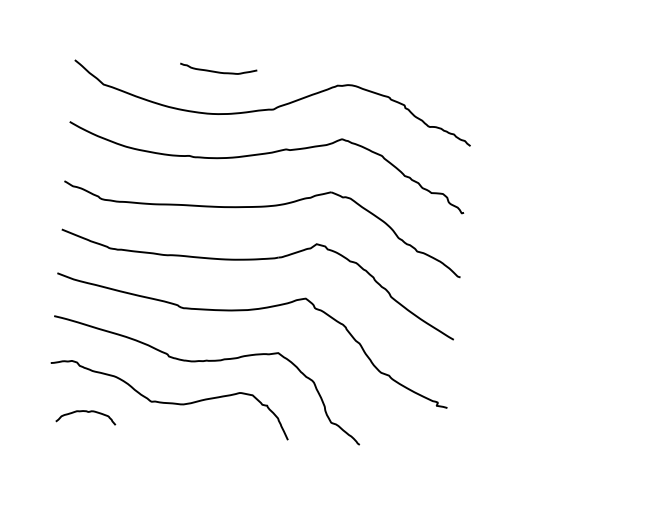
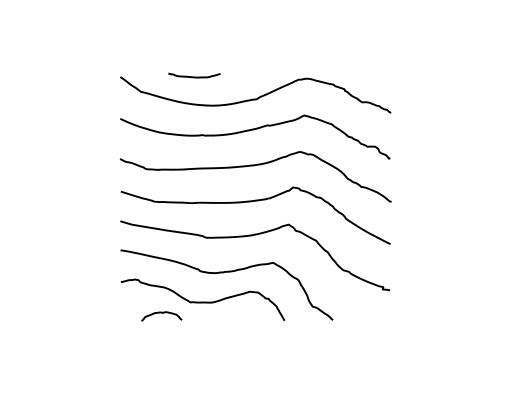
curve: (218, 71) -> (194, 76), moved
curve: (86, 412) -> (161, 313), moved

